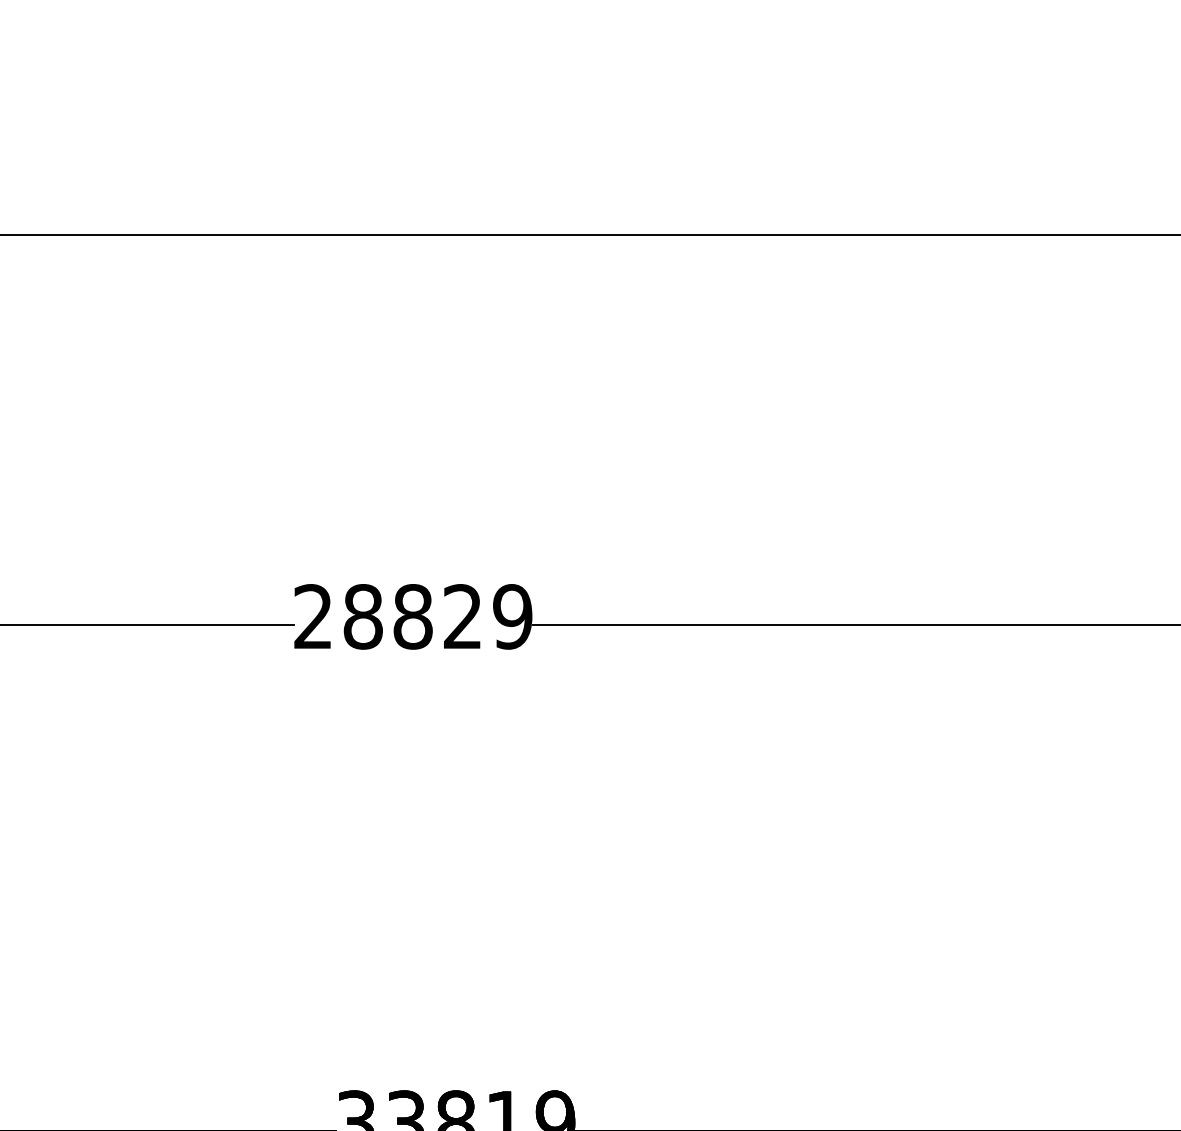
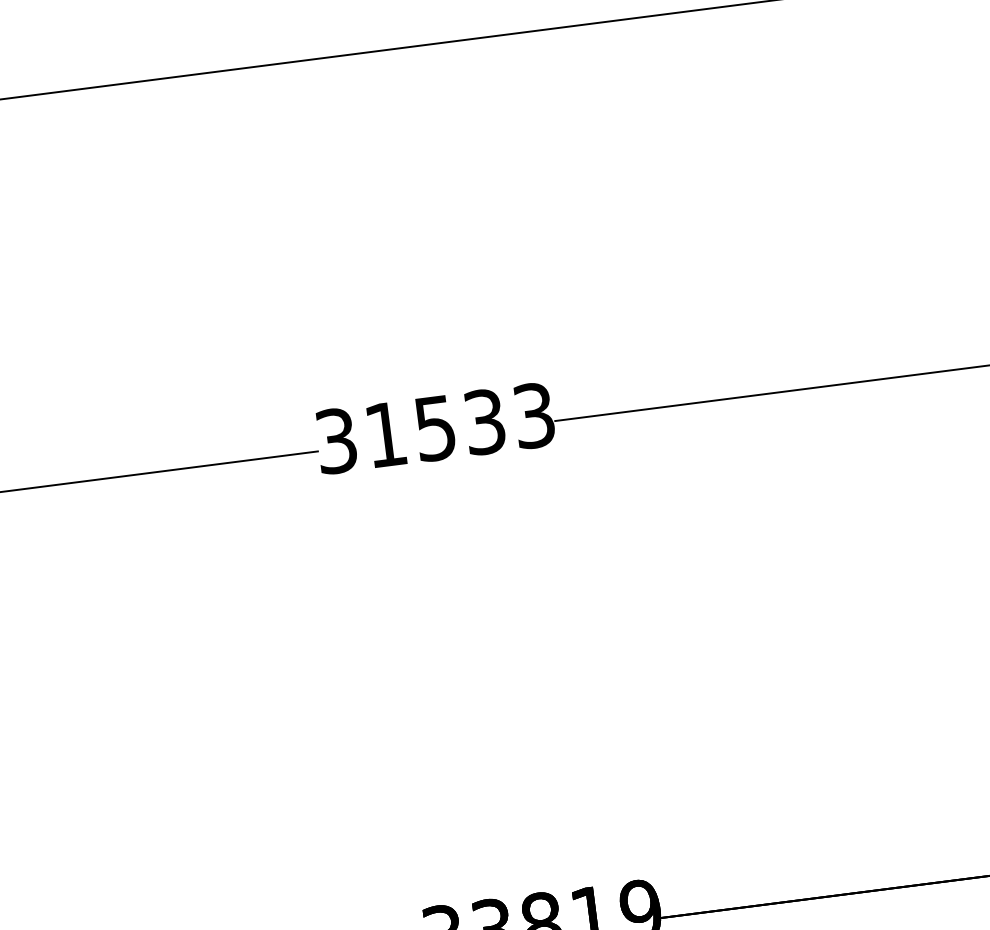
text: (413, 616) -> (435, 427), 28829 -> 31533

